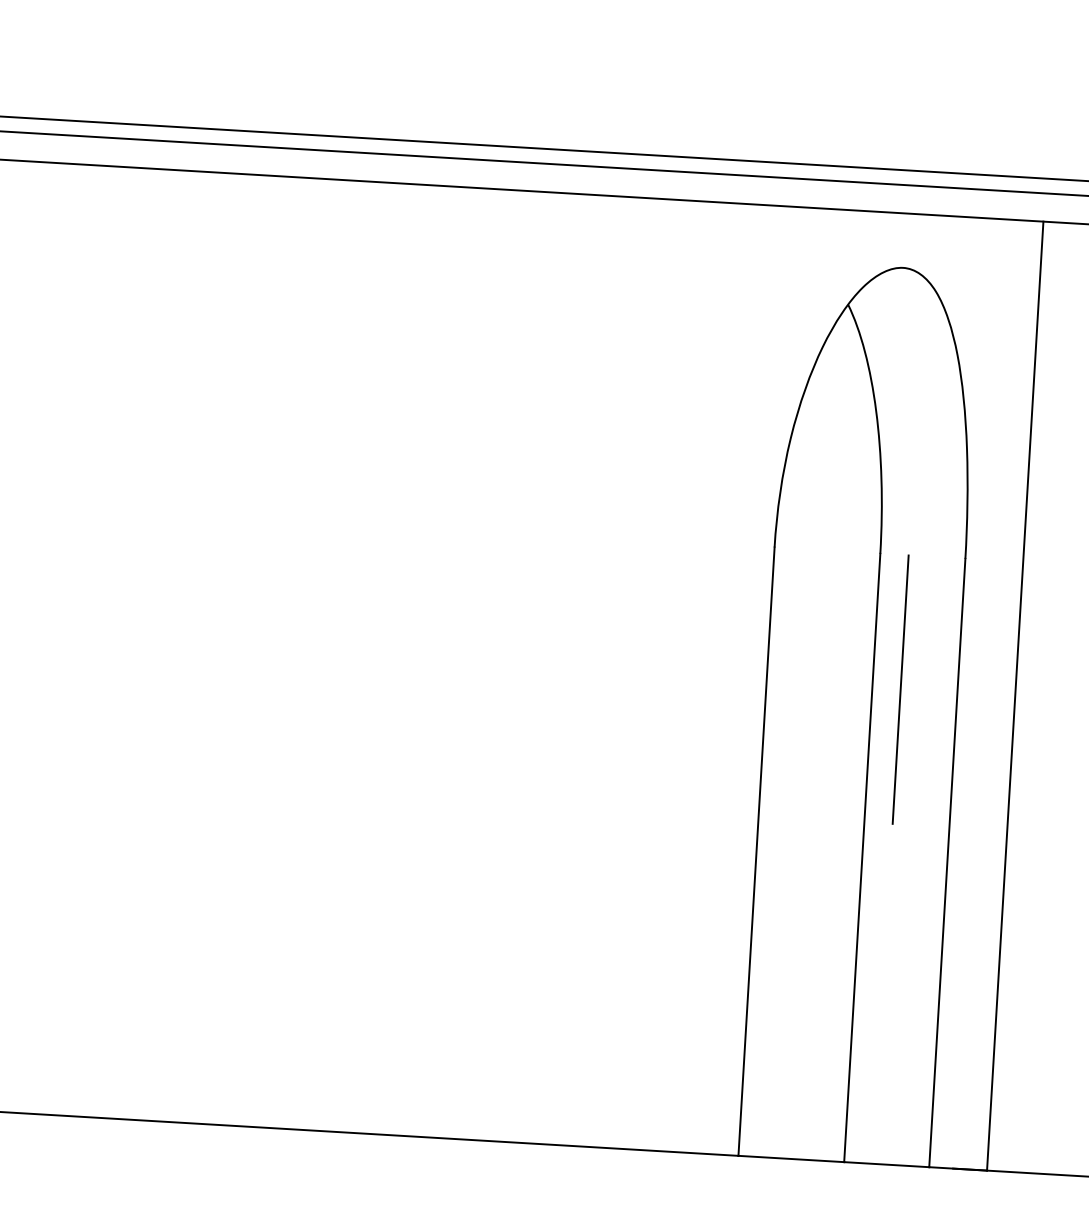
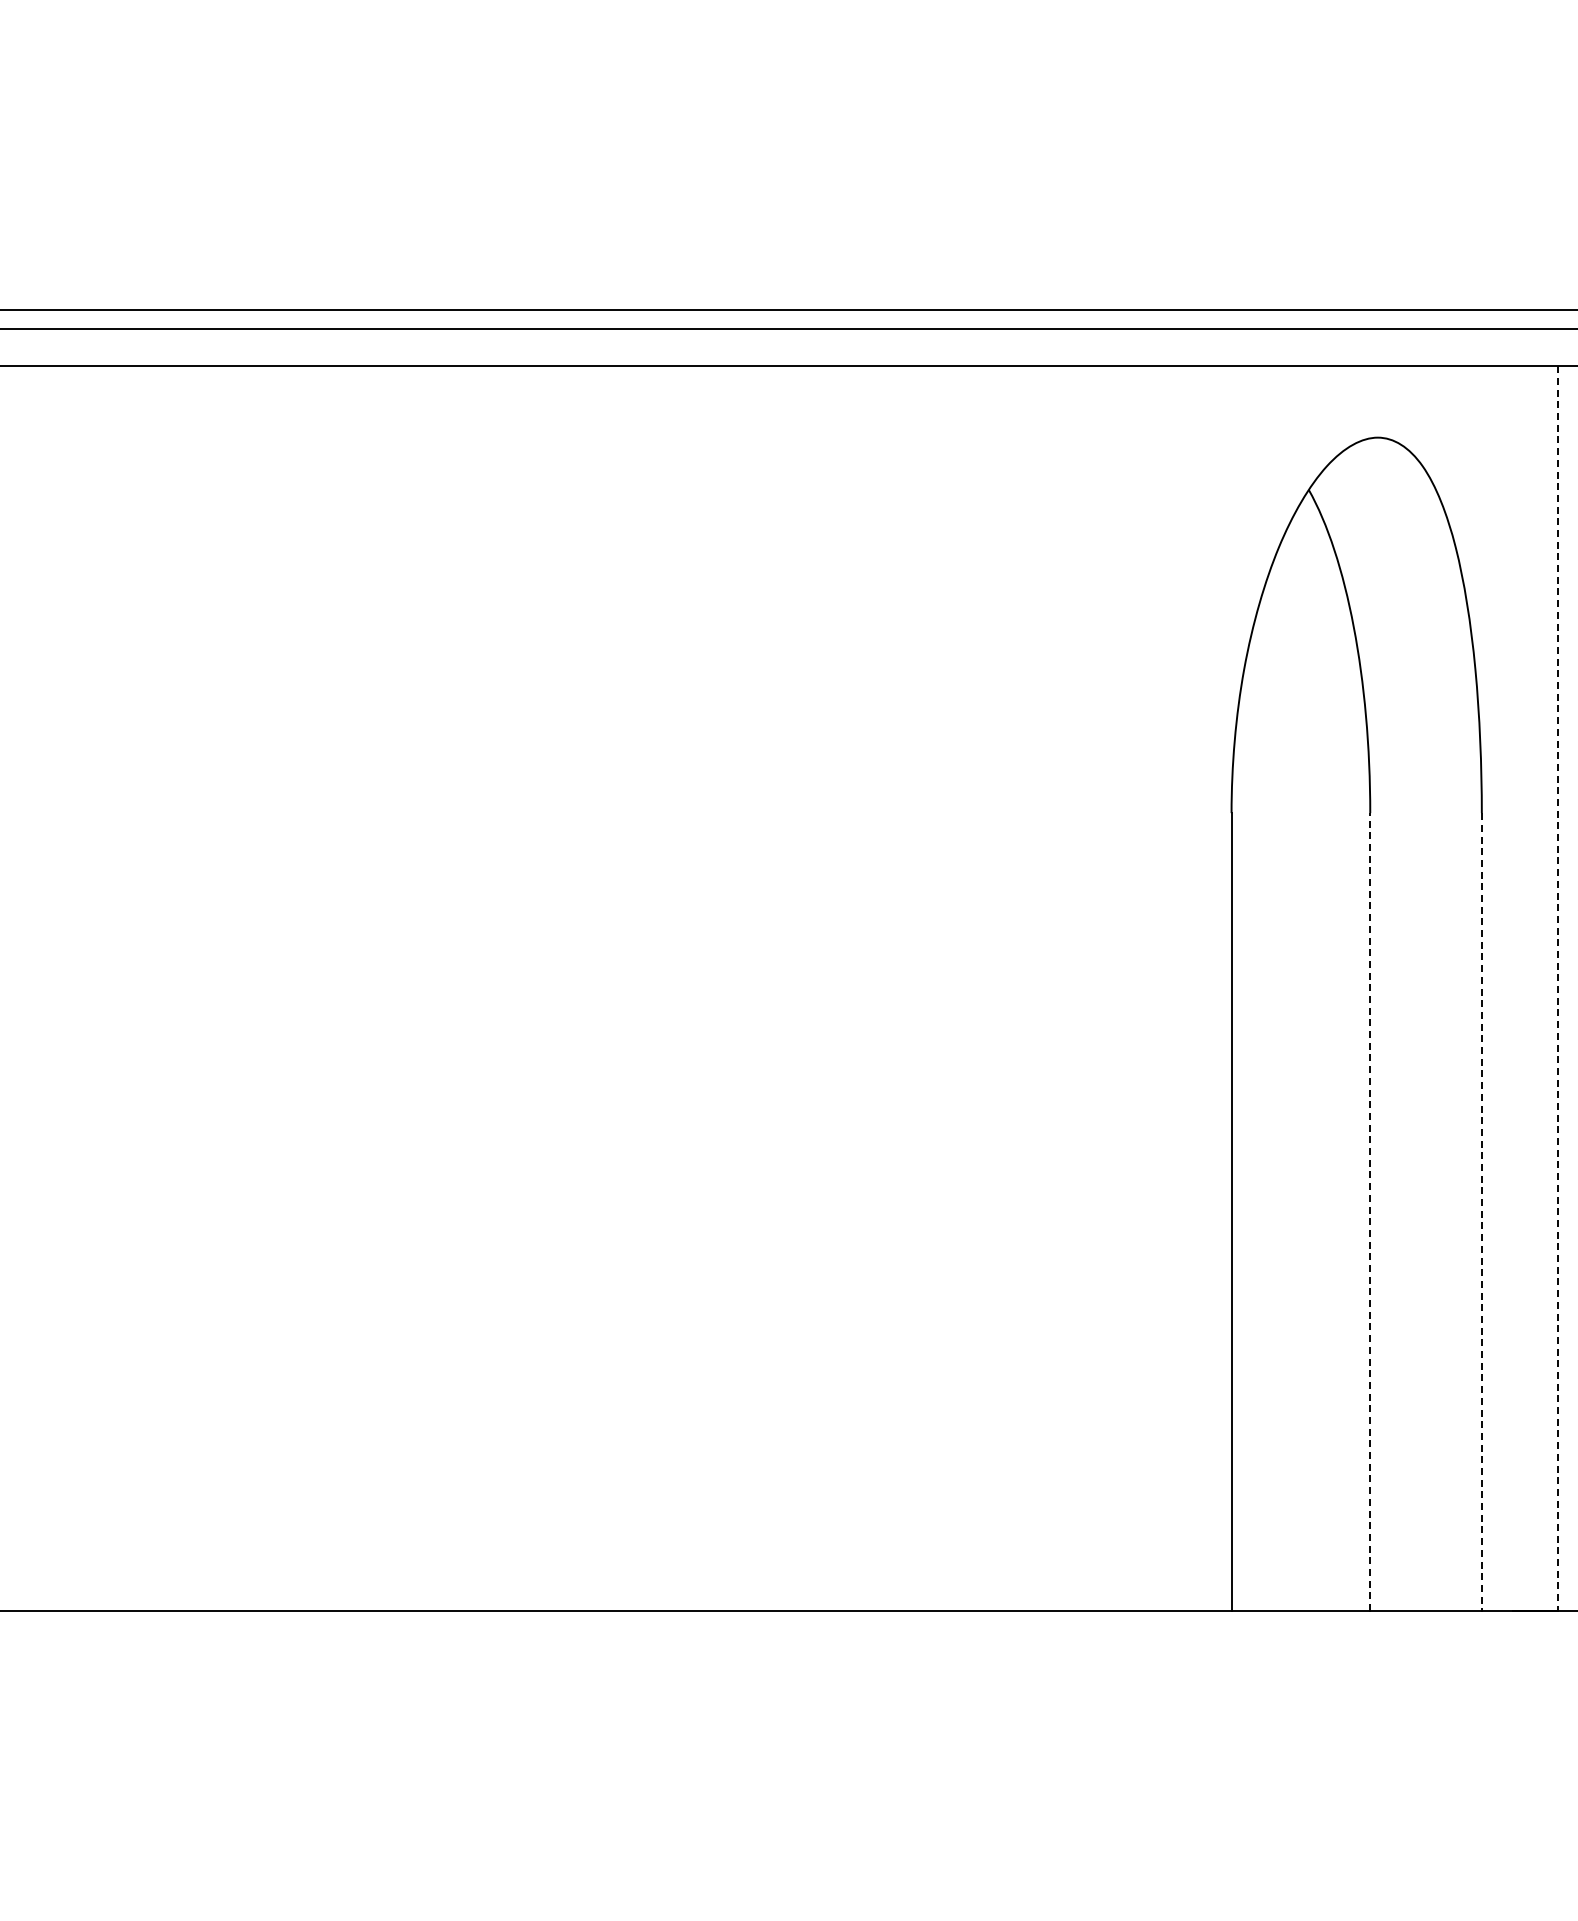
line: (900, 689) -> (1406, 988), removed
line: (1015, 696) -> (1557, 989), solid -> dashed
line: (862, 858) -> (1370, 1212), solid -> dashed
line: (947, 863) -> (1481, 1212), solid -> dashed

